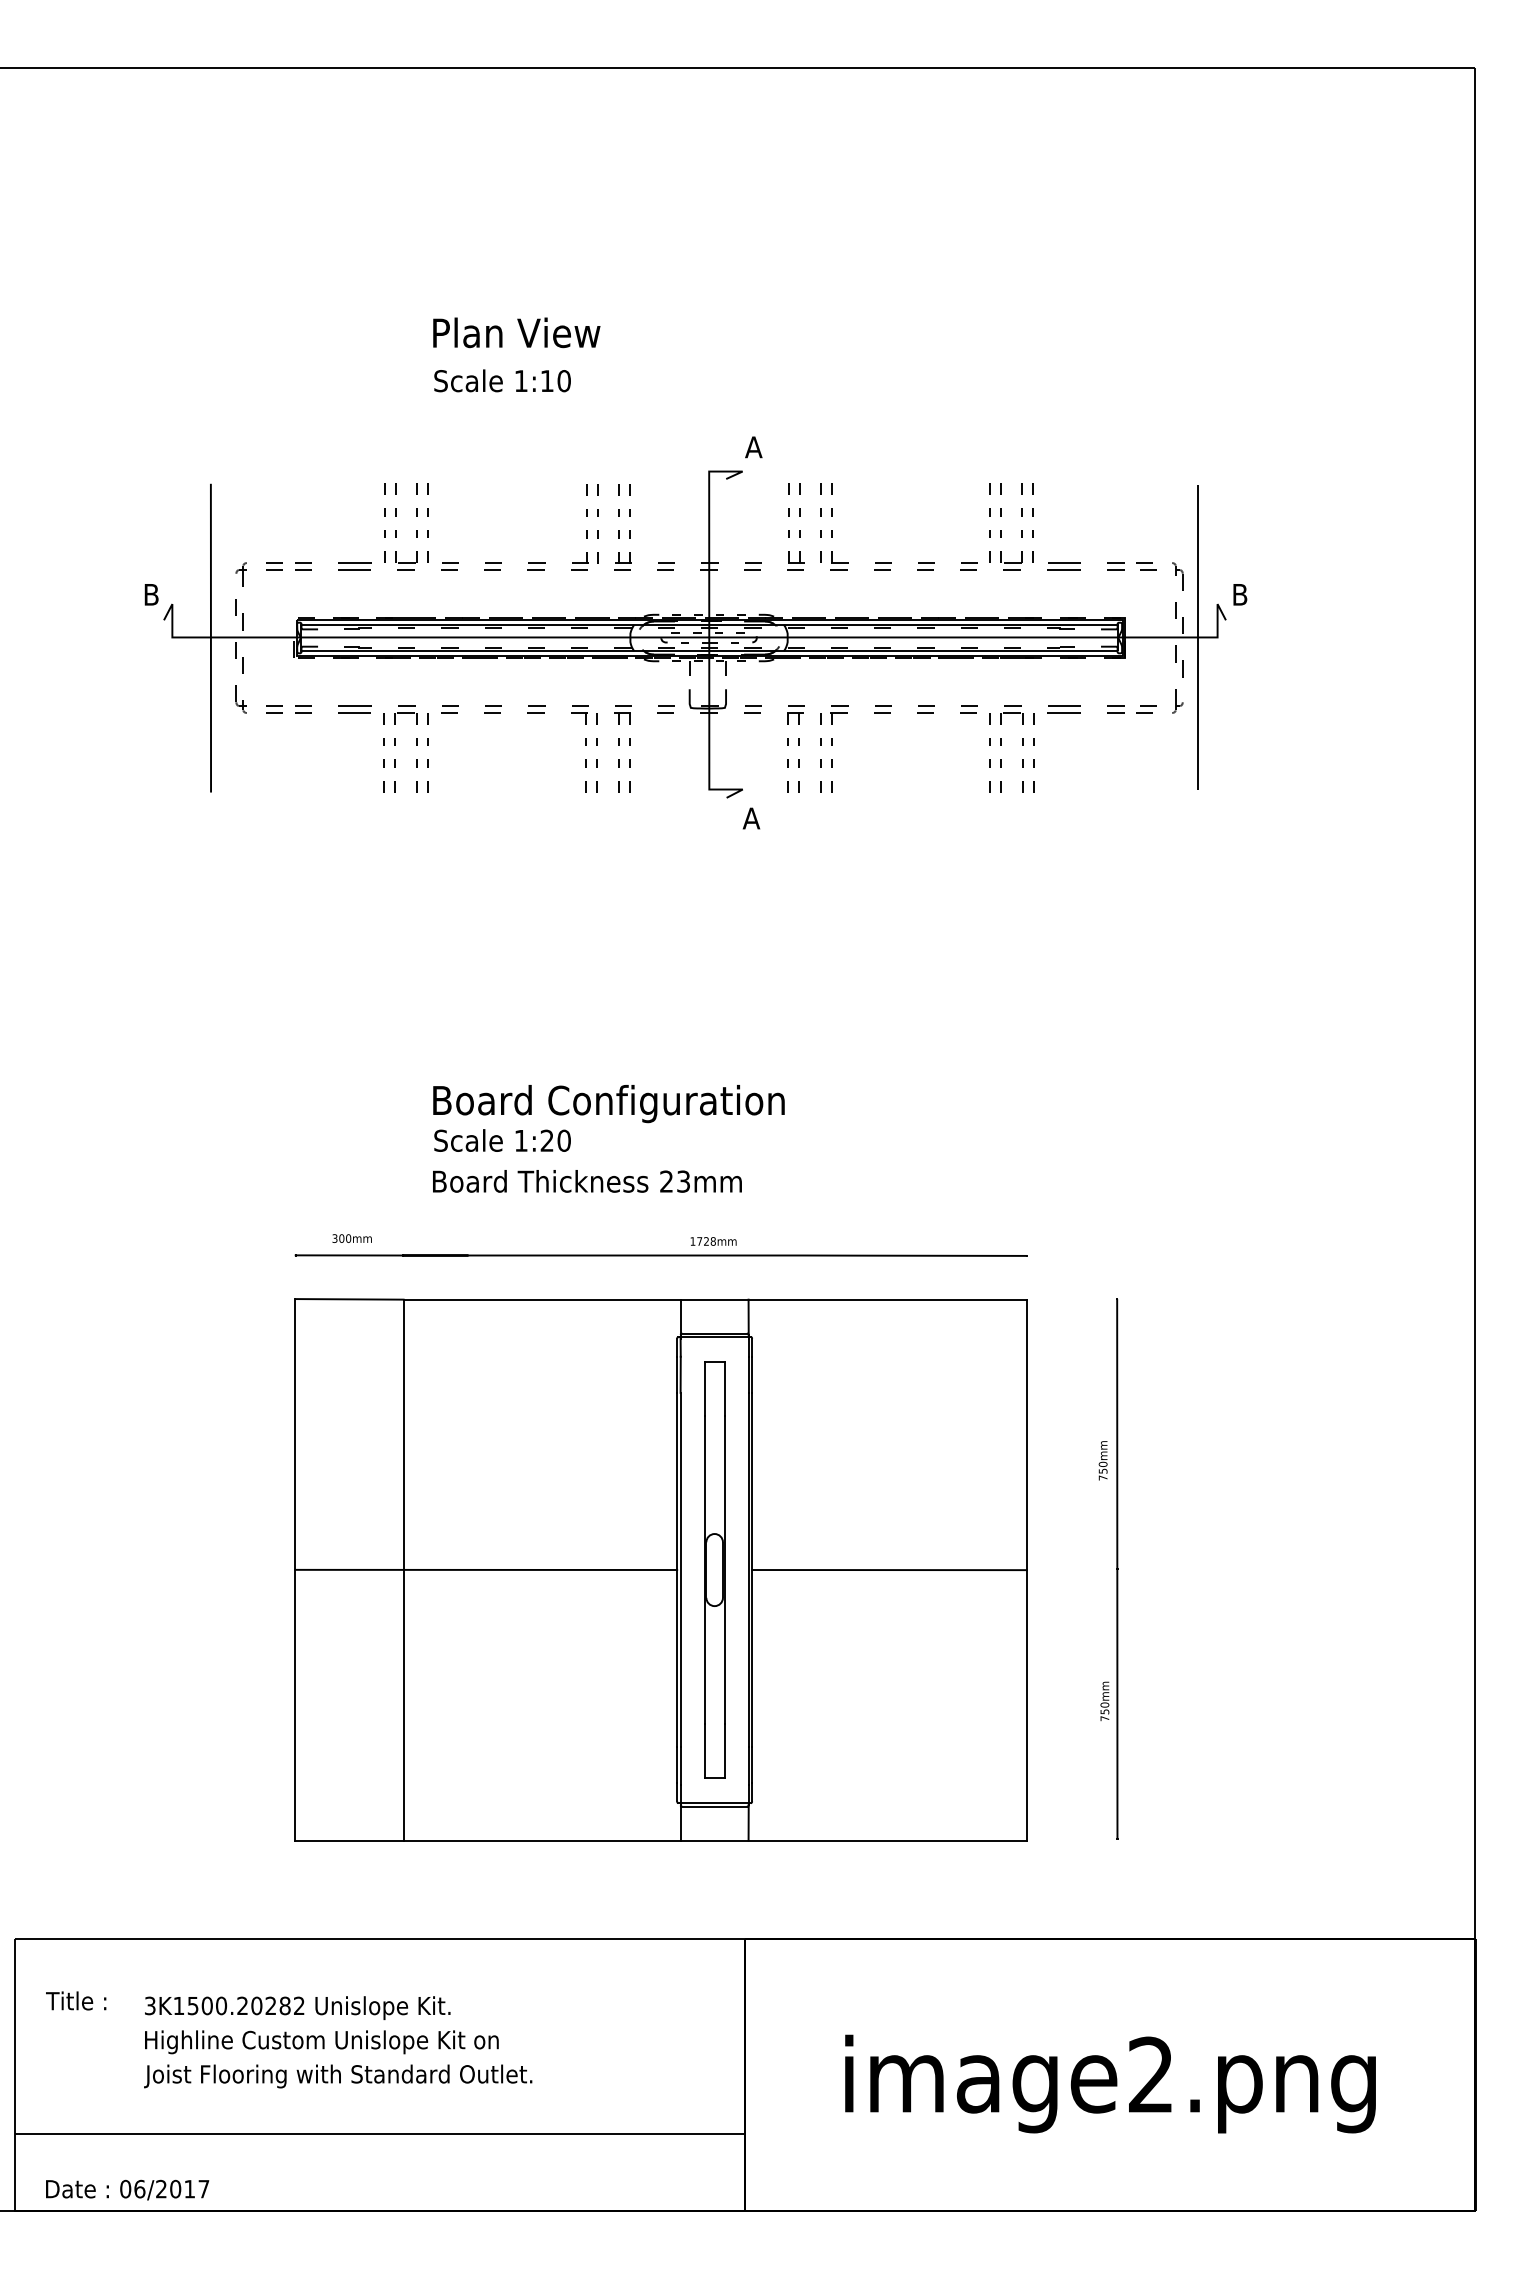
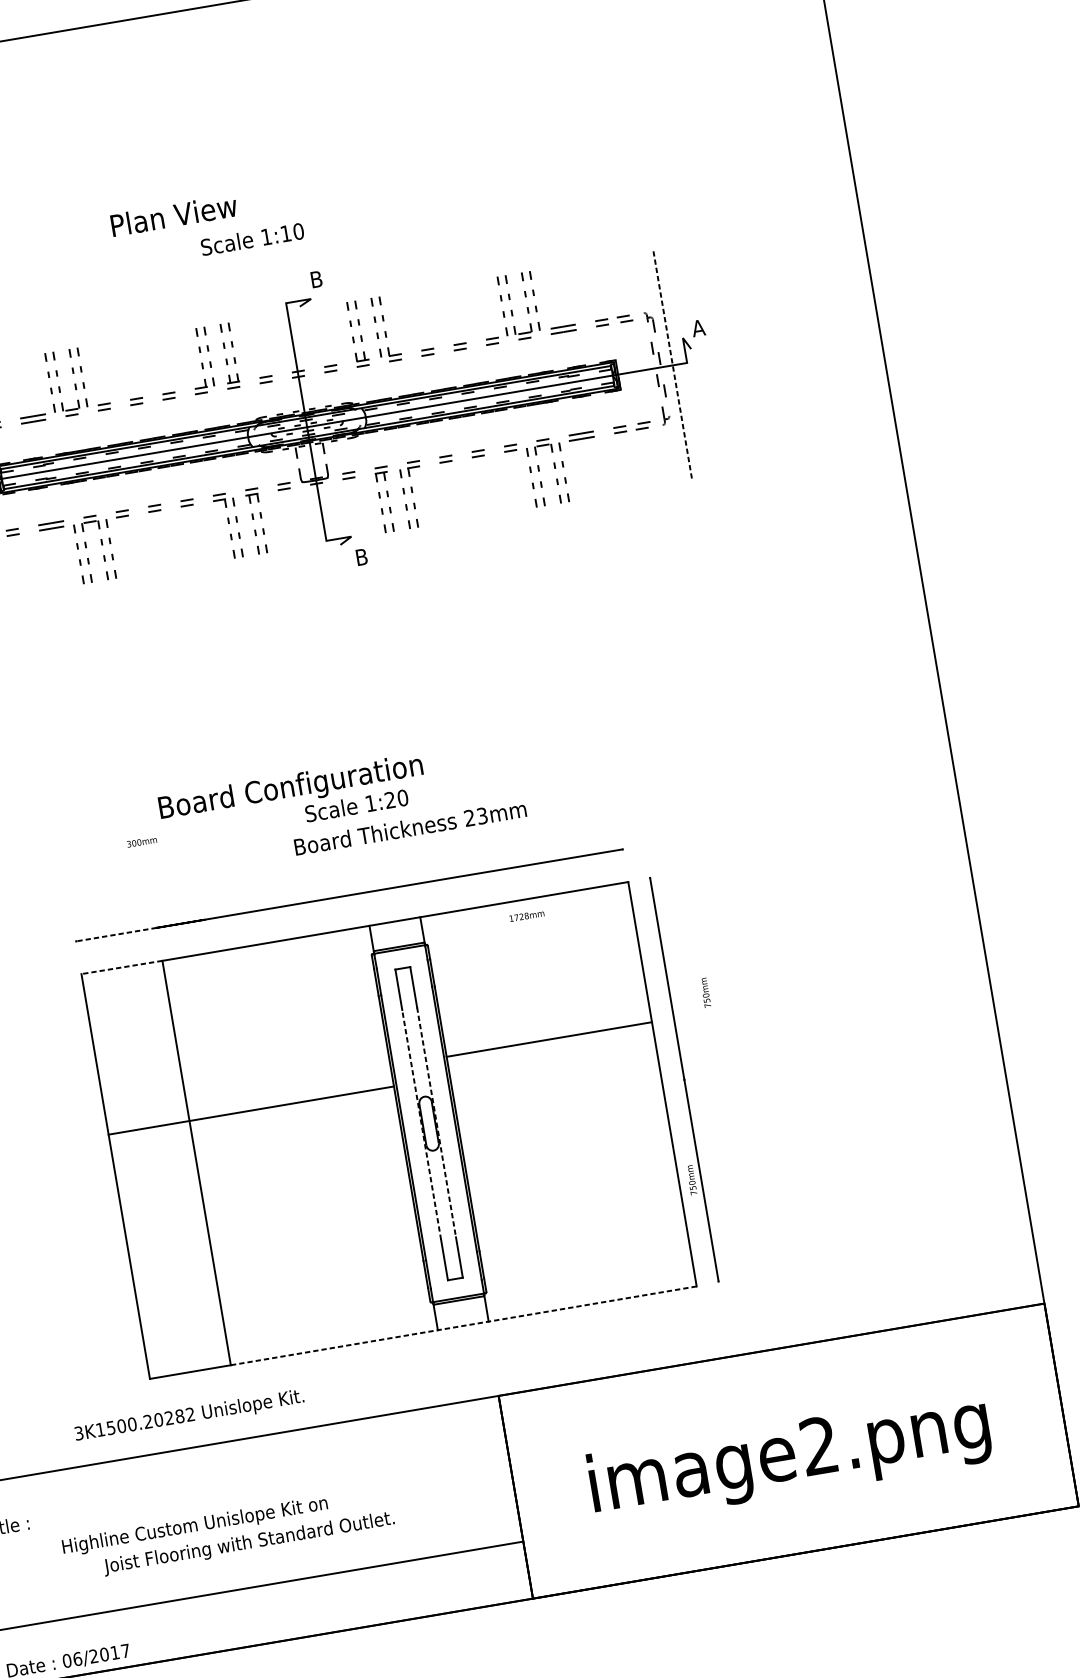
text: (516, 332) -> (173, 215), moved
text: (502, 380) -> (252, 238), moved
text: (753, 447) -> (316, 279), A -> B
text: (1239, 594) -> (698, 328), B -> A
line: (1198, 637) -> (672, 365), solid -> dashed
text: (751, 818) -> (361, 557), A -> B
text: (502, 1140) -> (356, 805), moved
text: (587, 1181) -> (410, 828), moved
text: (351, 1238) -> (141, 842), moved
text: (713, 1241) -> (526, 916), moved
line: (349, 1255) -> (116, 934), solid -> dashed
line: (349, 1299) -> (121, 967), solid -> dashed
part: (1116, 1568) -> (683, 1079), moved
line: (486, 1569) -> (251, 1110), moved
line: (704, 1570) -> (421, 1125), solid -> dashed
line: (724, 1570) -> (436, 1122), solid -> dashed
line: (889, 1570) -> (549, 1039), moved
line: (715, 1840) -> (463, 1325), solid -> dashed
text: (297, 2008) -> (189, 1416), moved
text: (338, 2076) -> (249, 1543), moved

